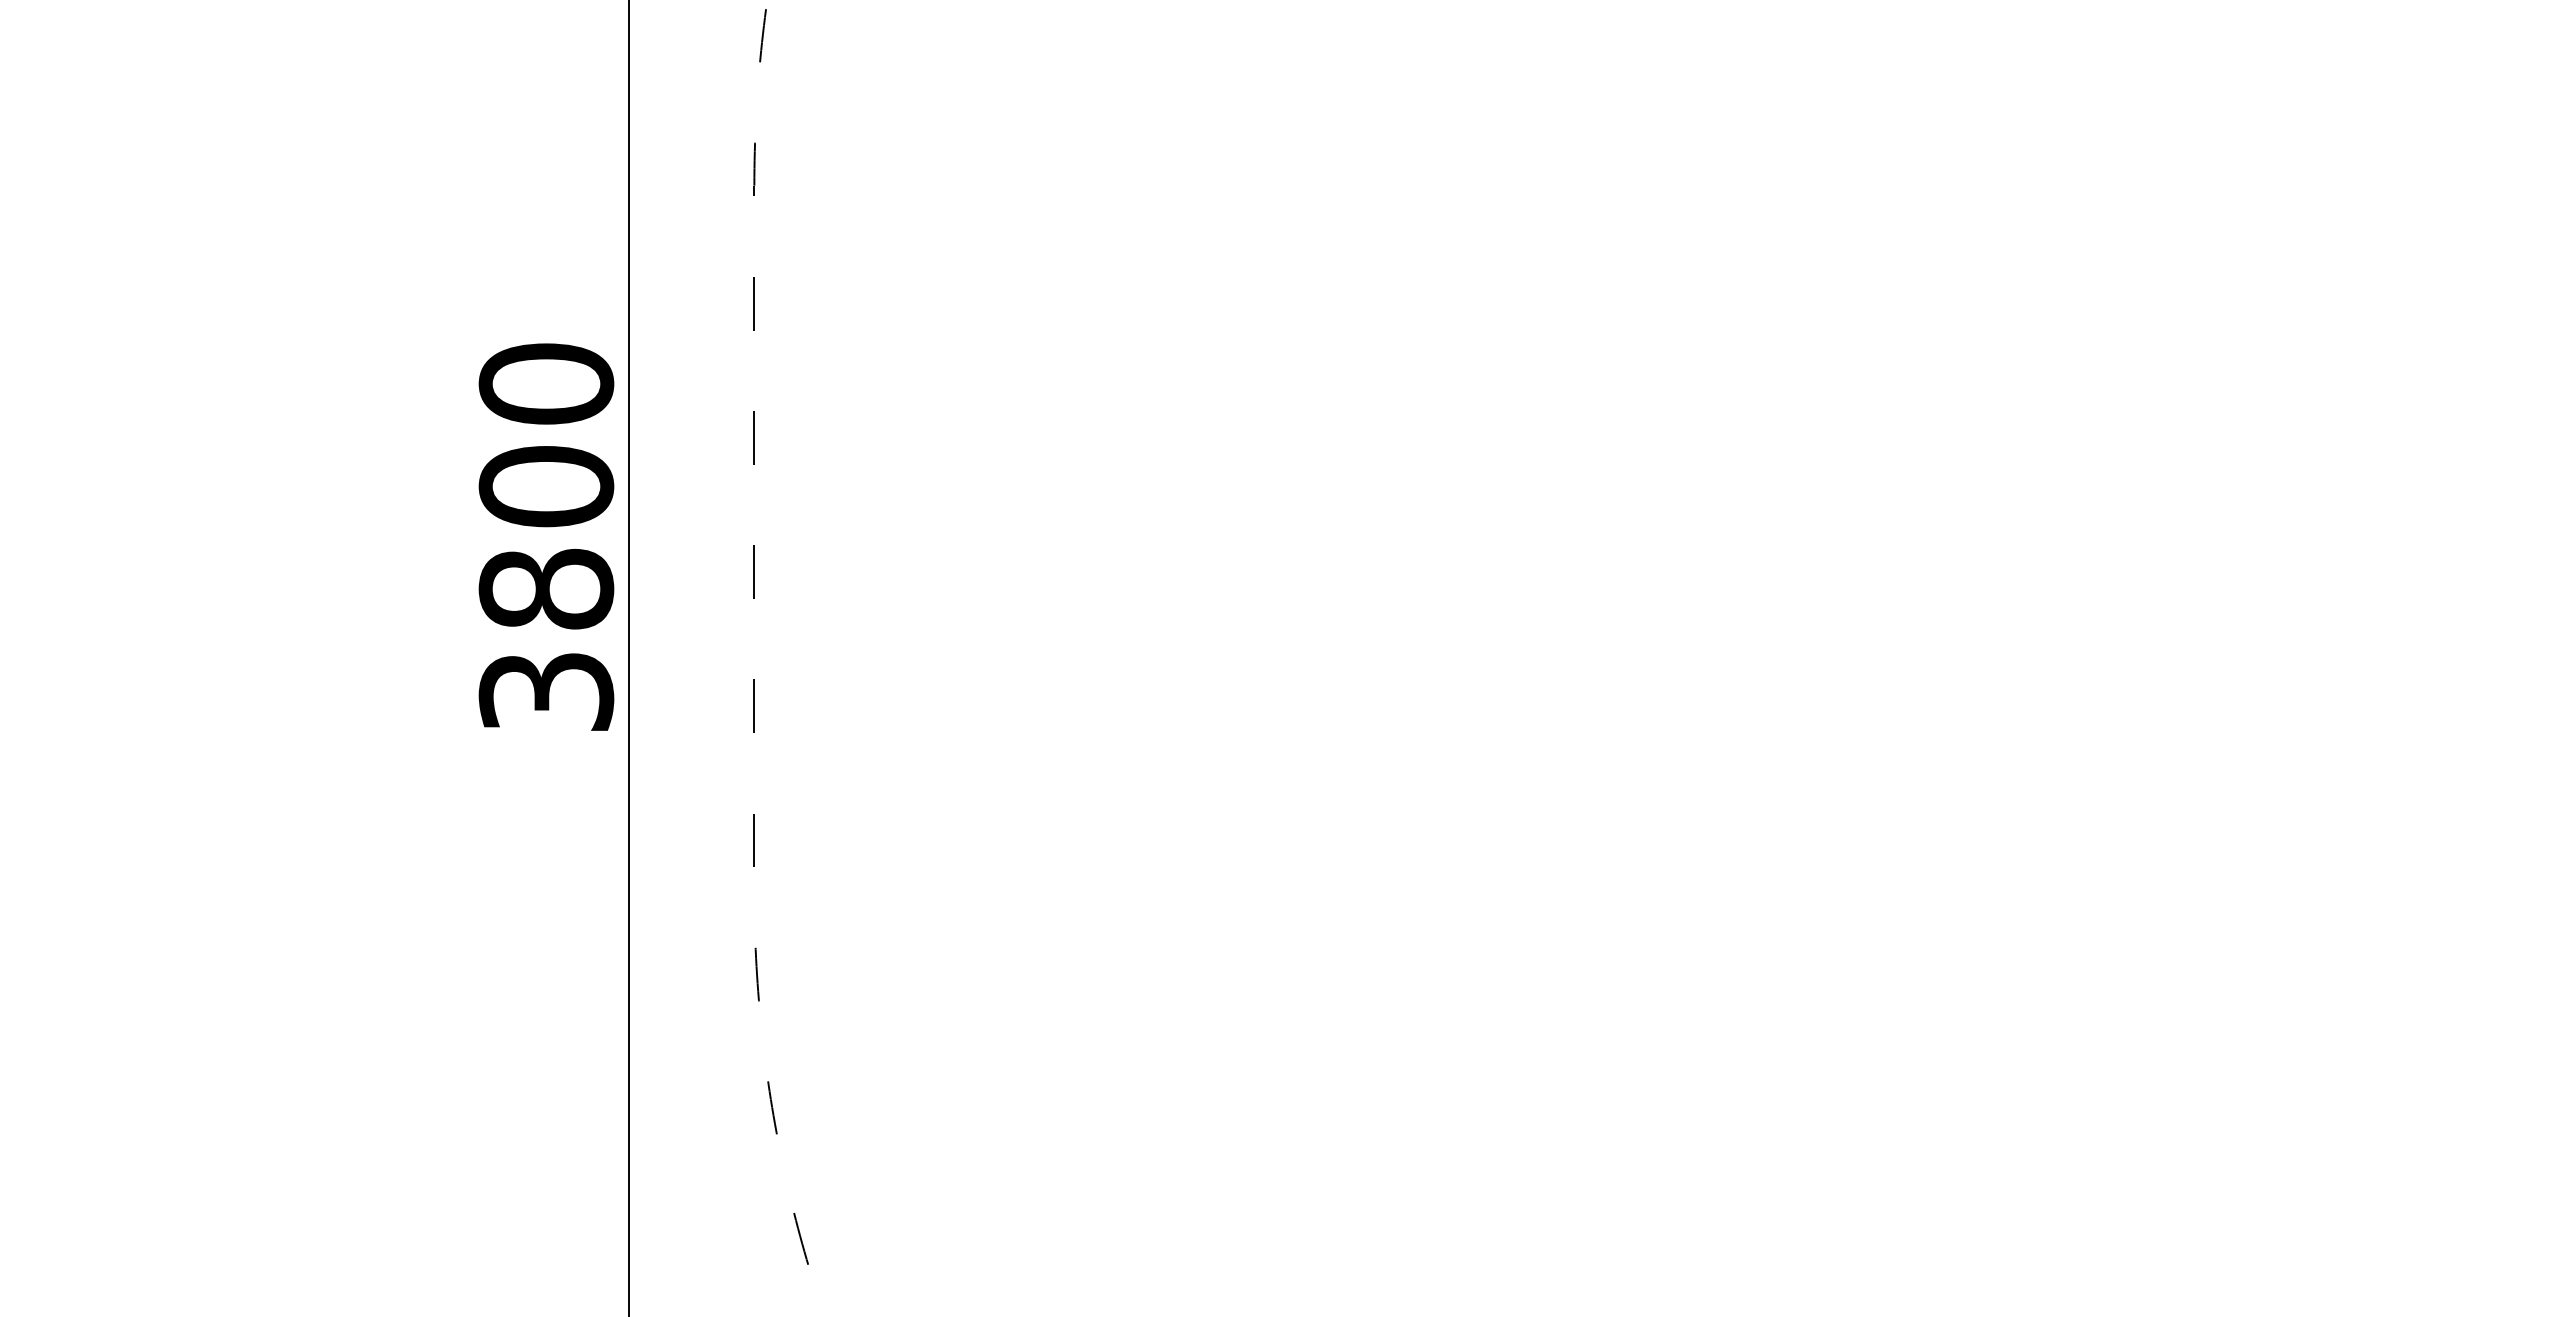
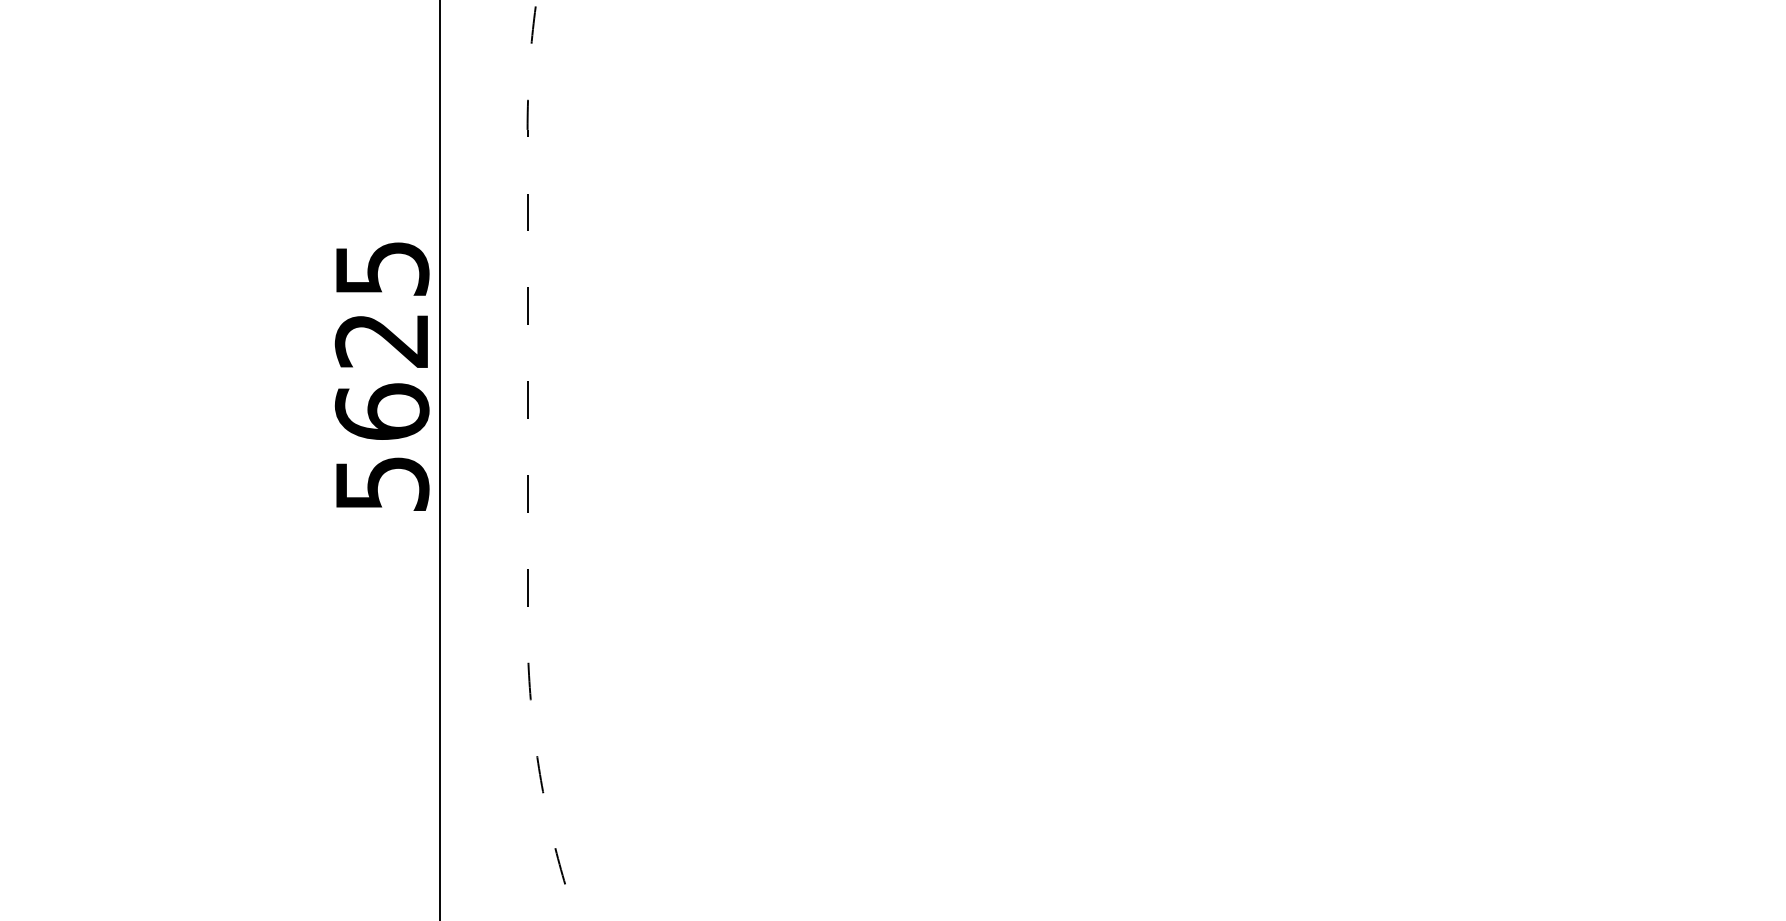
text: (545, 536) -> (381, 375), 3800 -> 5625

